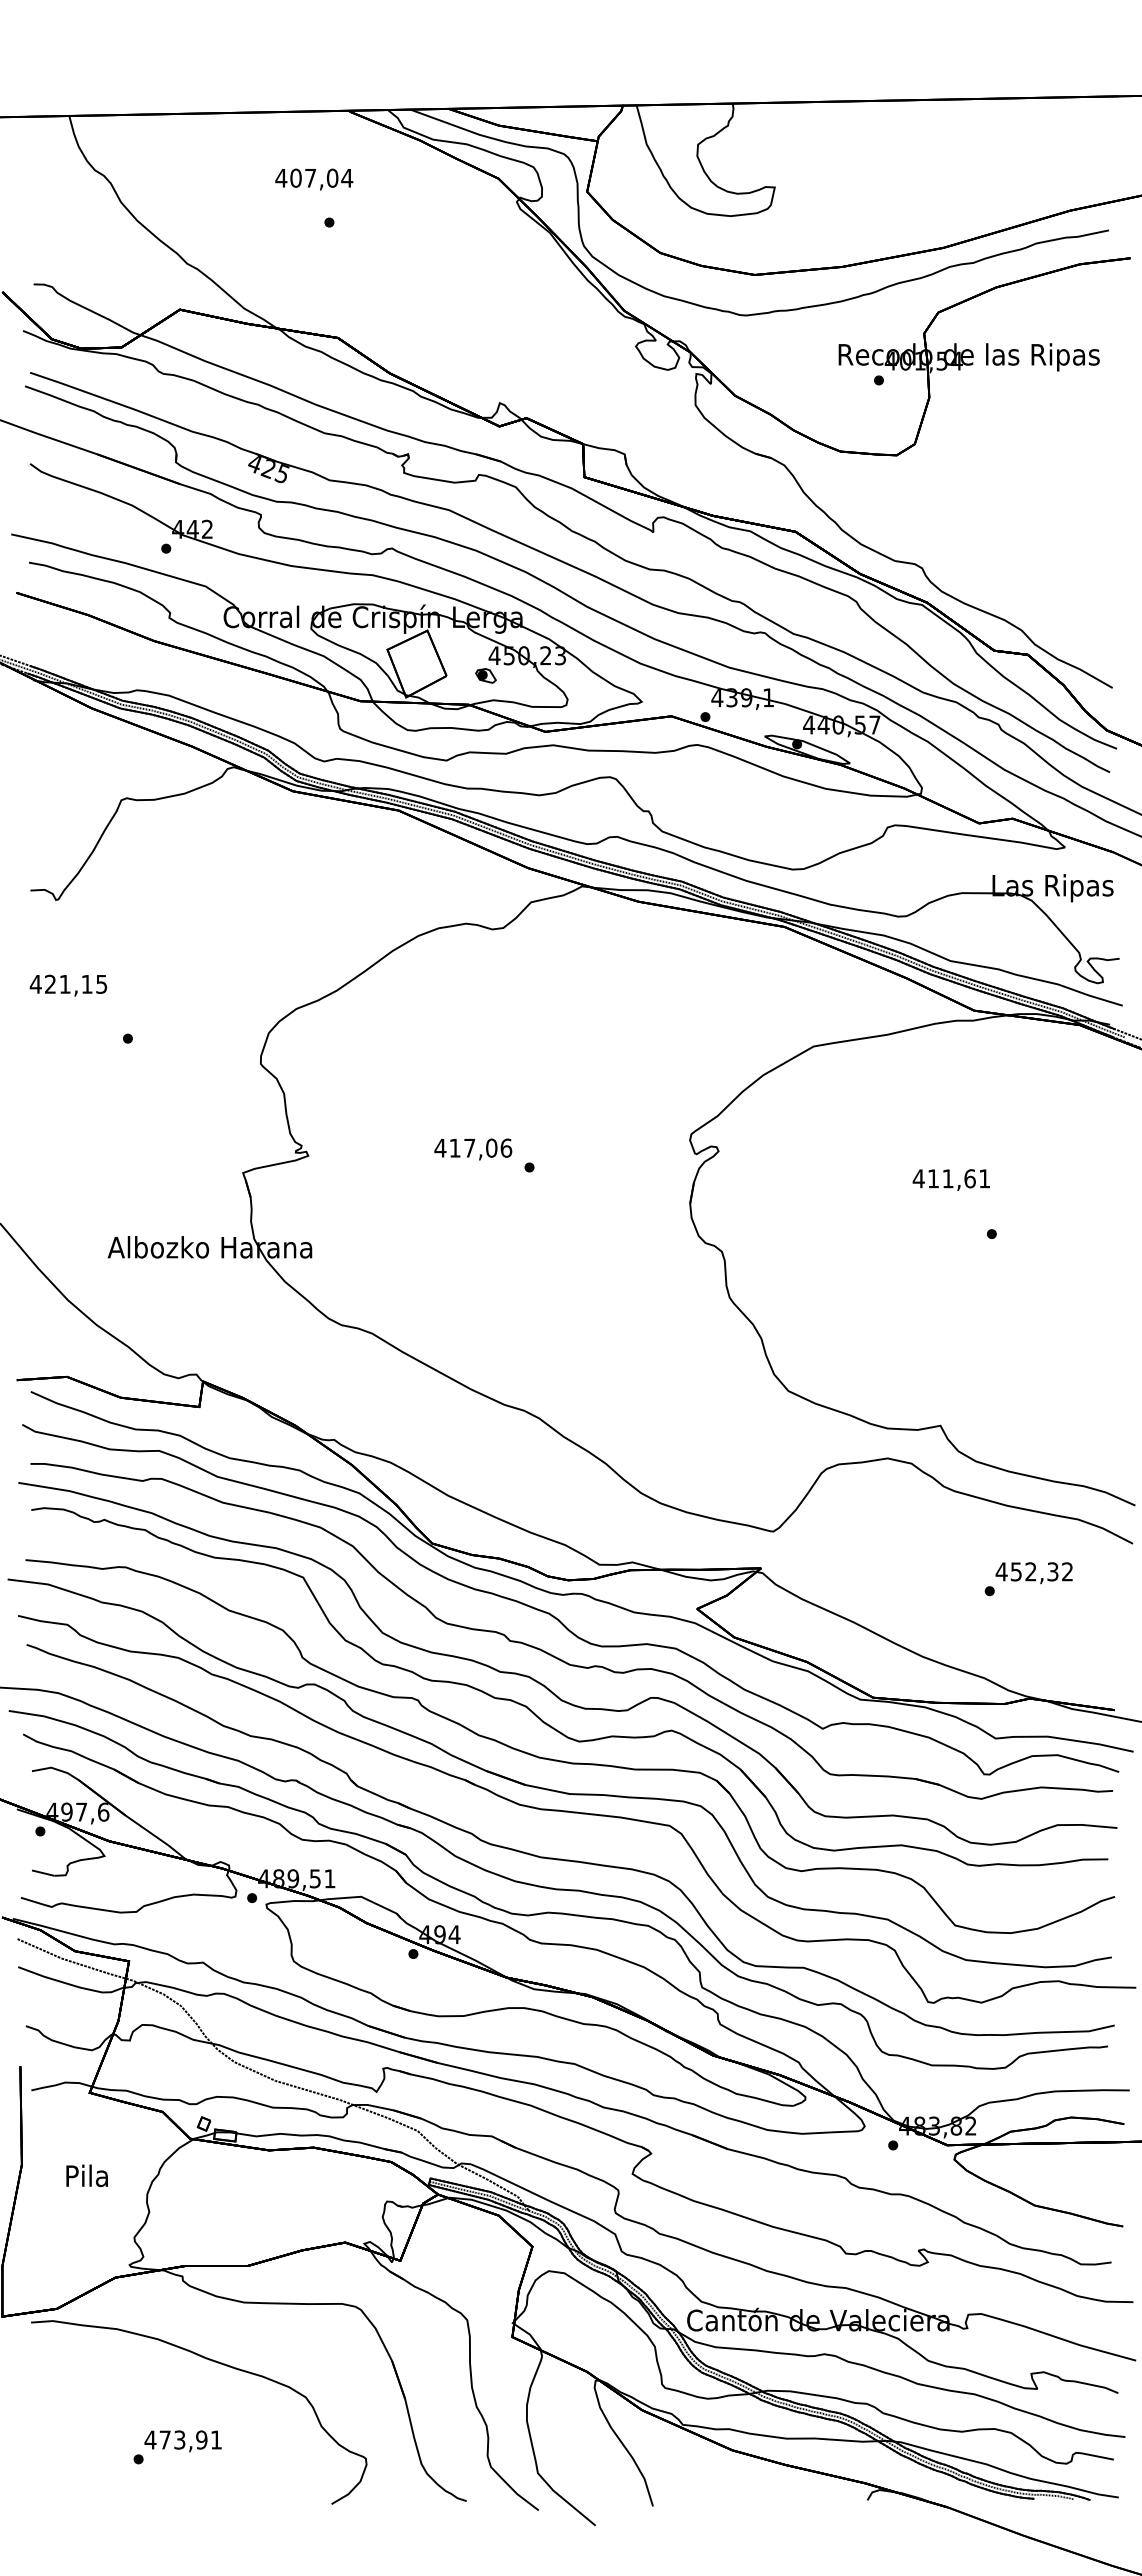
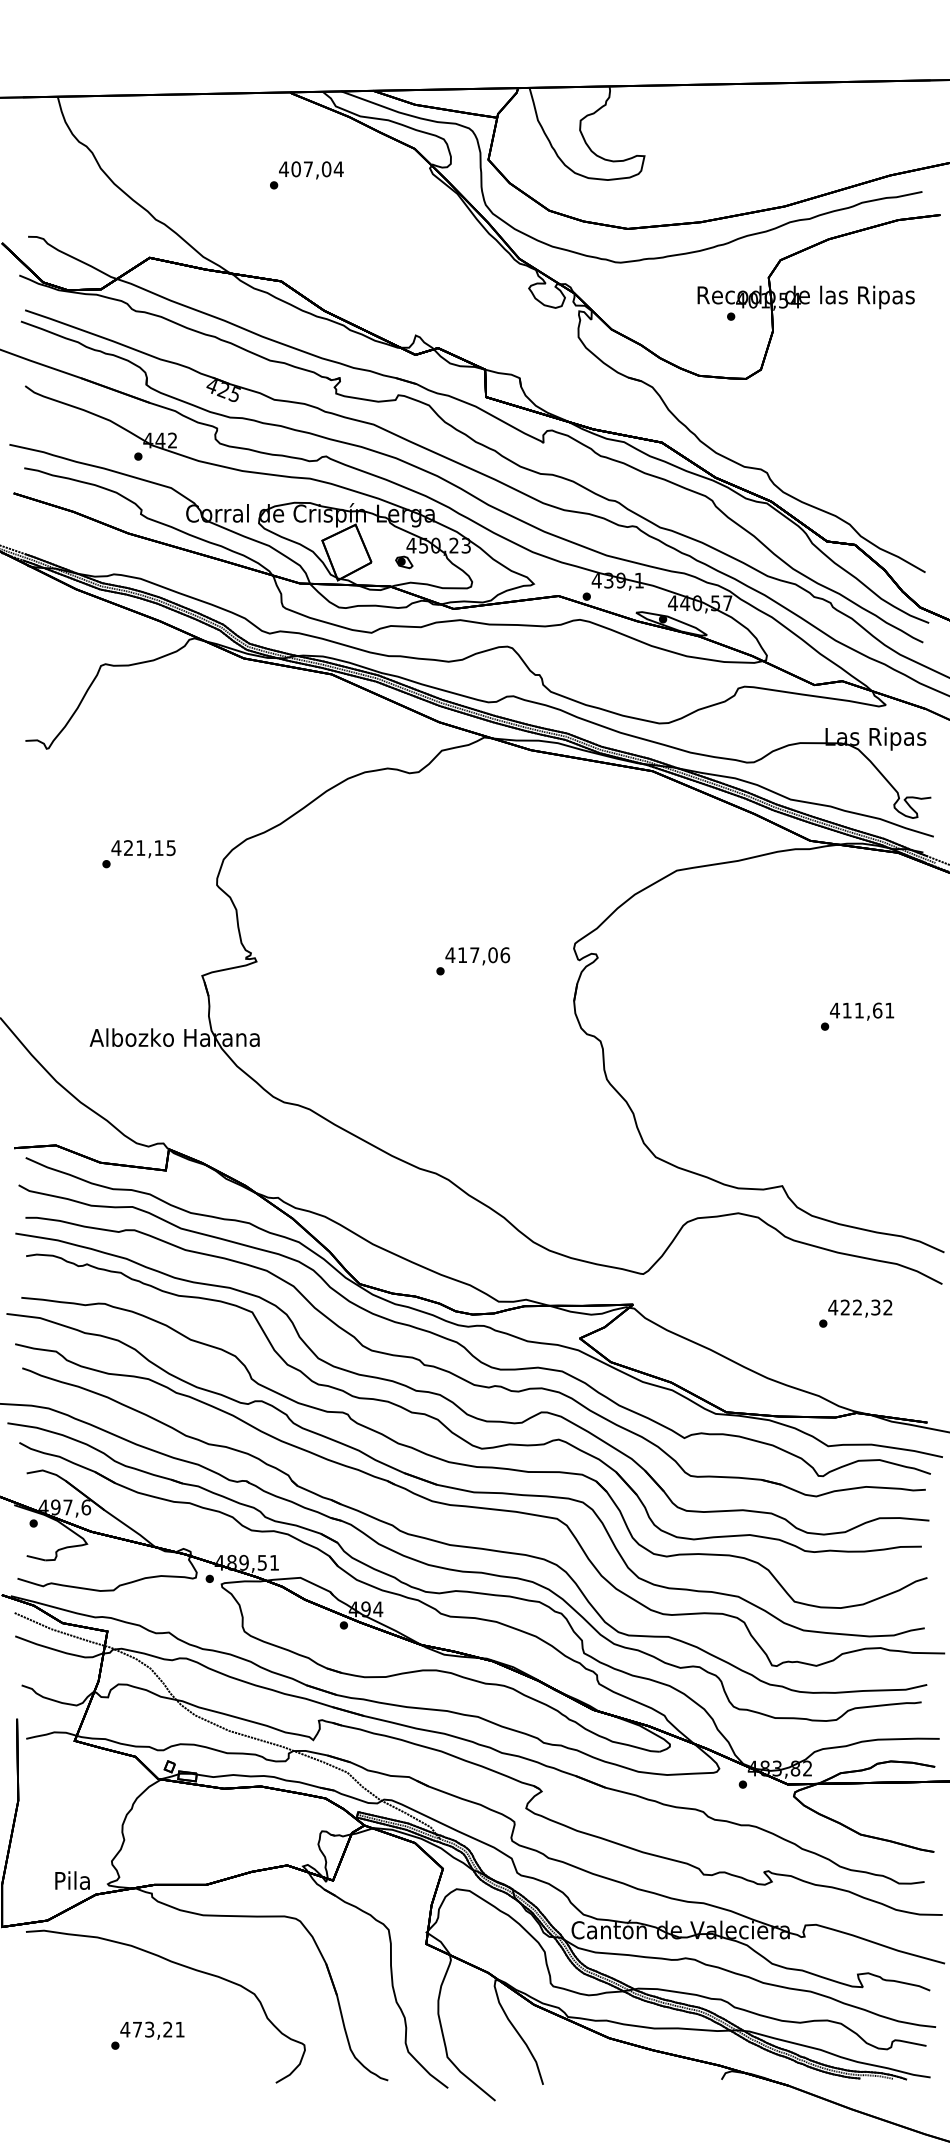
text: (314, 179) -> (311, 170), moved
text: (68, 985) -> (143, 849), moved
text: (473, 1149) -> (477, 956), moved
text: (950, 1179) -> (861, 1011), moved
text: (1015, 1571) -> (844, 1307), 452,32 -> 422,32
text: (86, 2175) -> (72, 1880), moved
text: (201, 2439) -> (167, 2029), 473,91 -> 473,21

